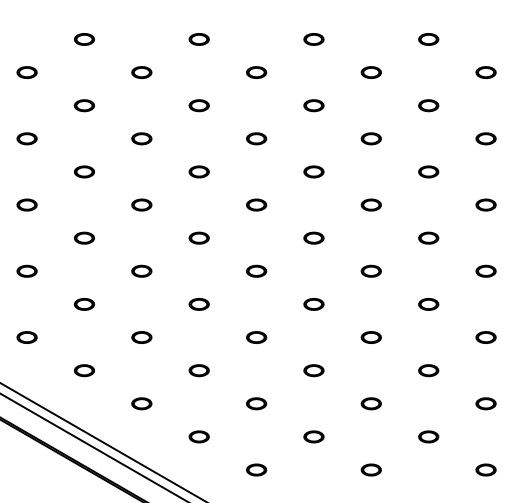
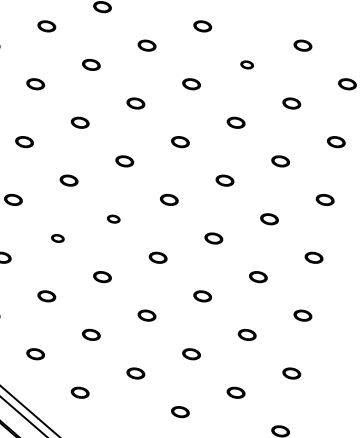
part: (370, 72) -> (246, 64), size x0.7
part: (256, 270) -> (113, 218), size x0.7
part: (198, 304) -> (57, 238), size x0.7

